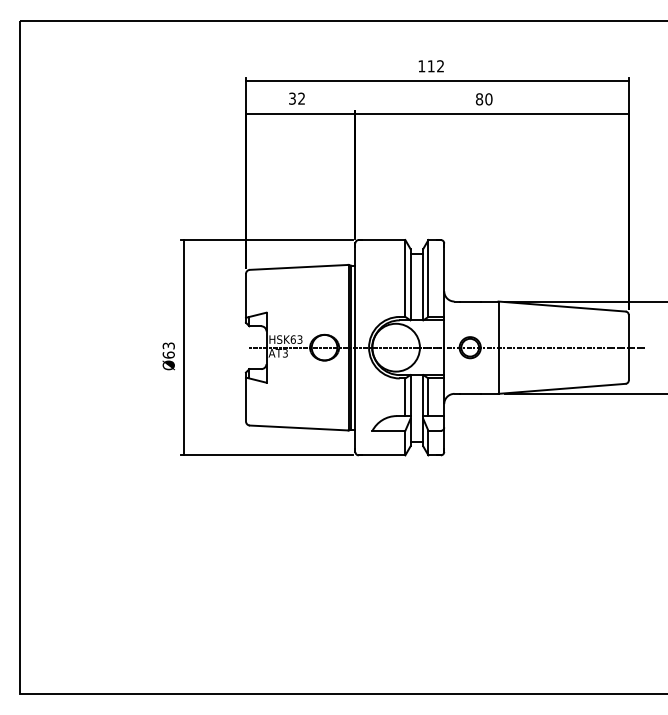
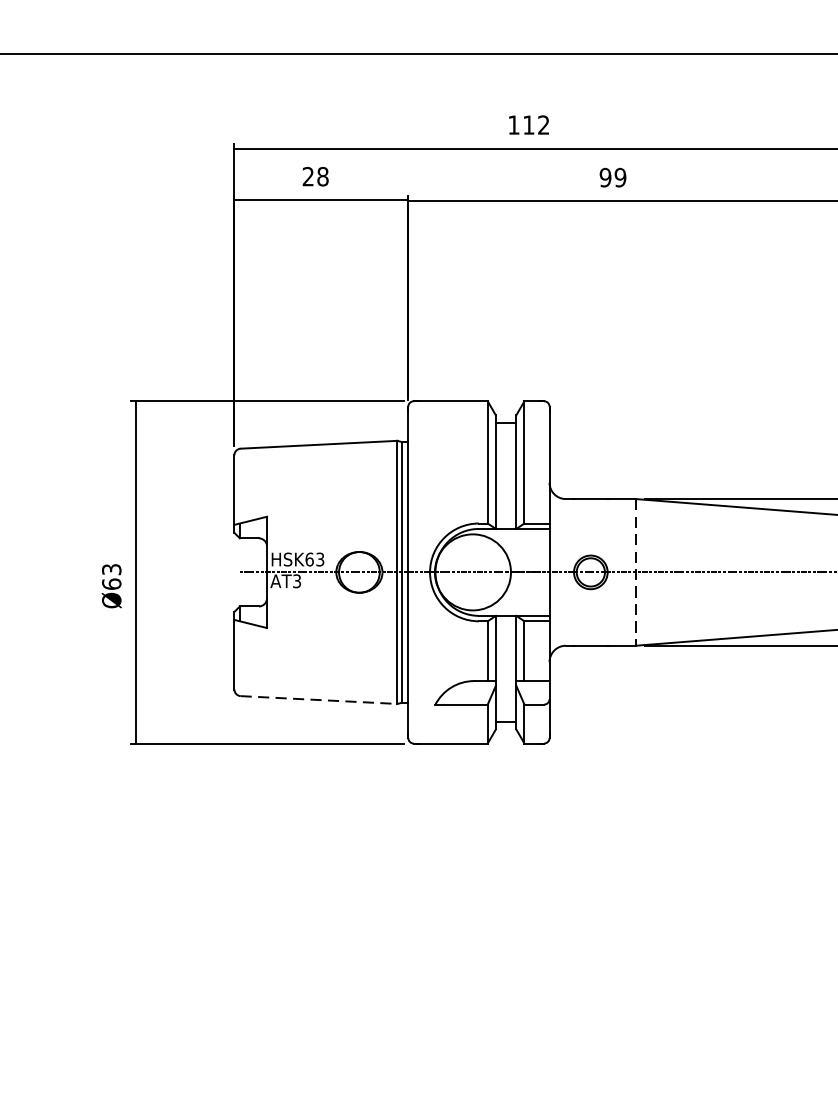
text: (297, 98) -> (316, 176), 32 -> 28
text: (483, 99) -> (611, 177), 80 -> 99
line: (498, 348) -> (635, 573), solid -> dashed
line: (299, 428) -> (319, 700), solid -> dashed

